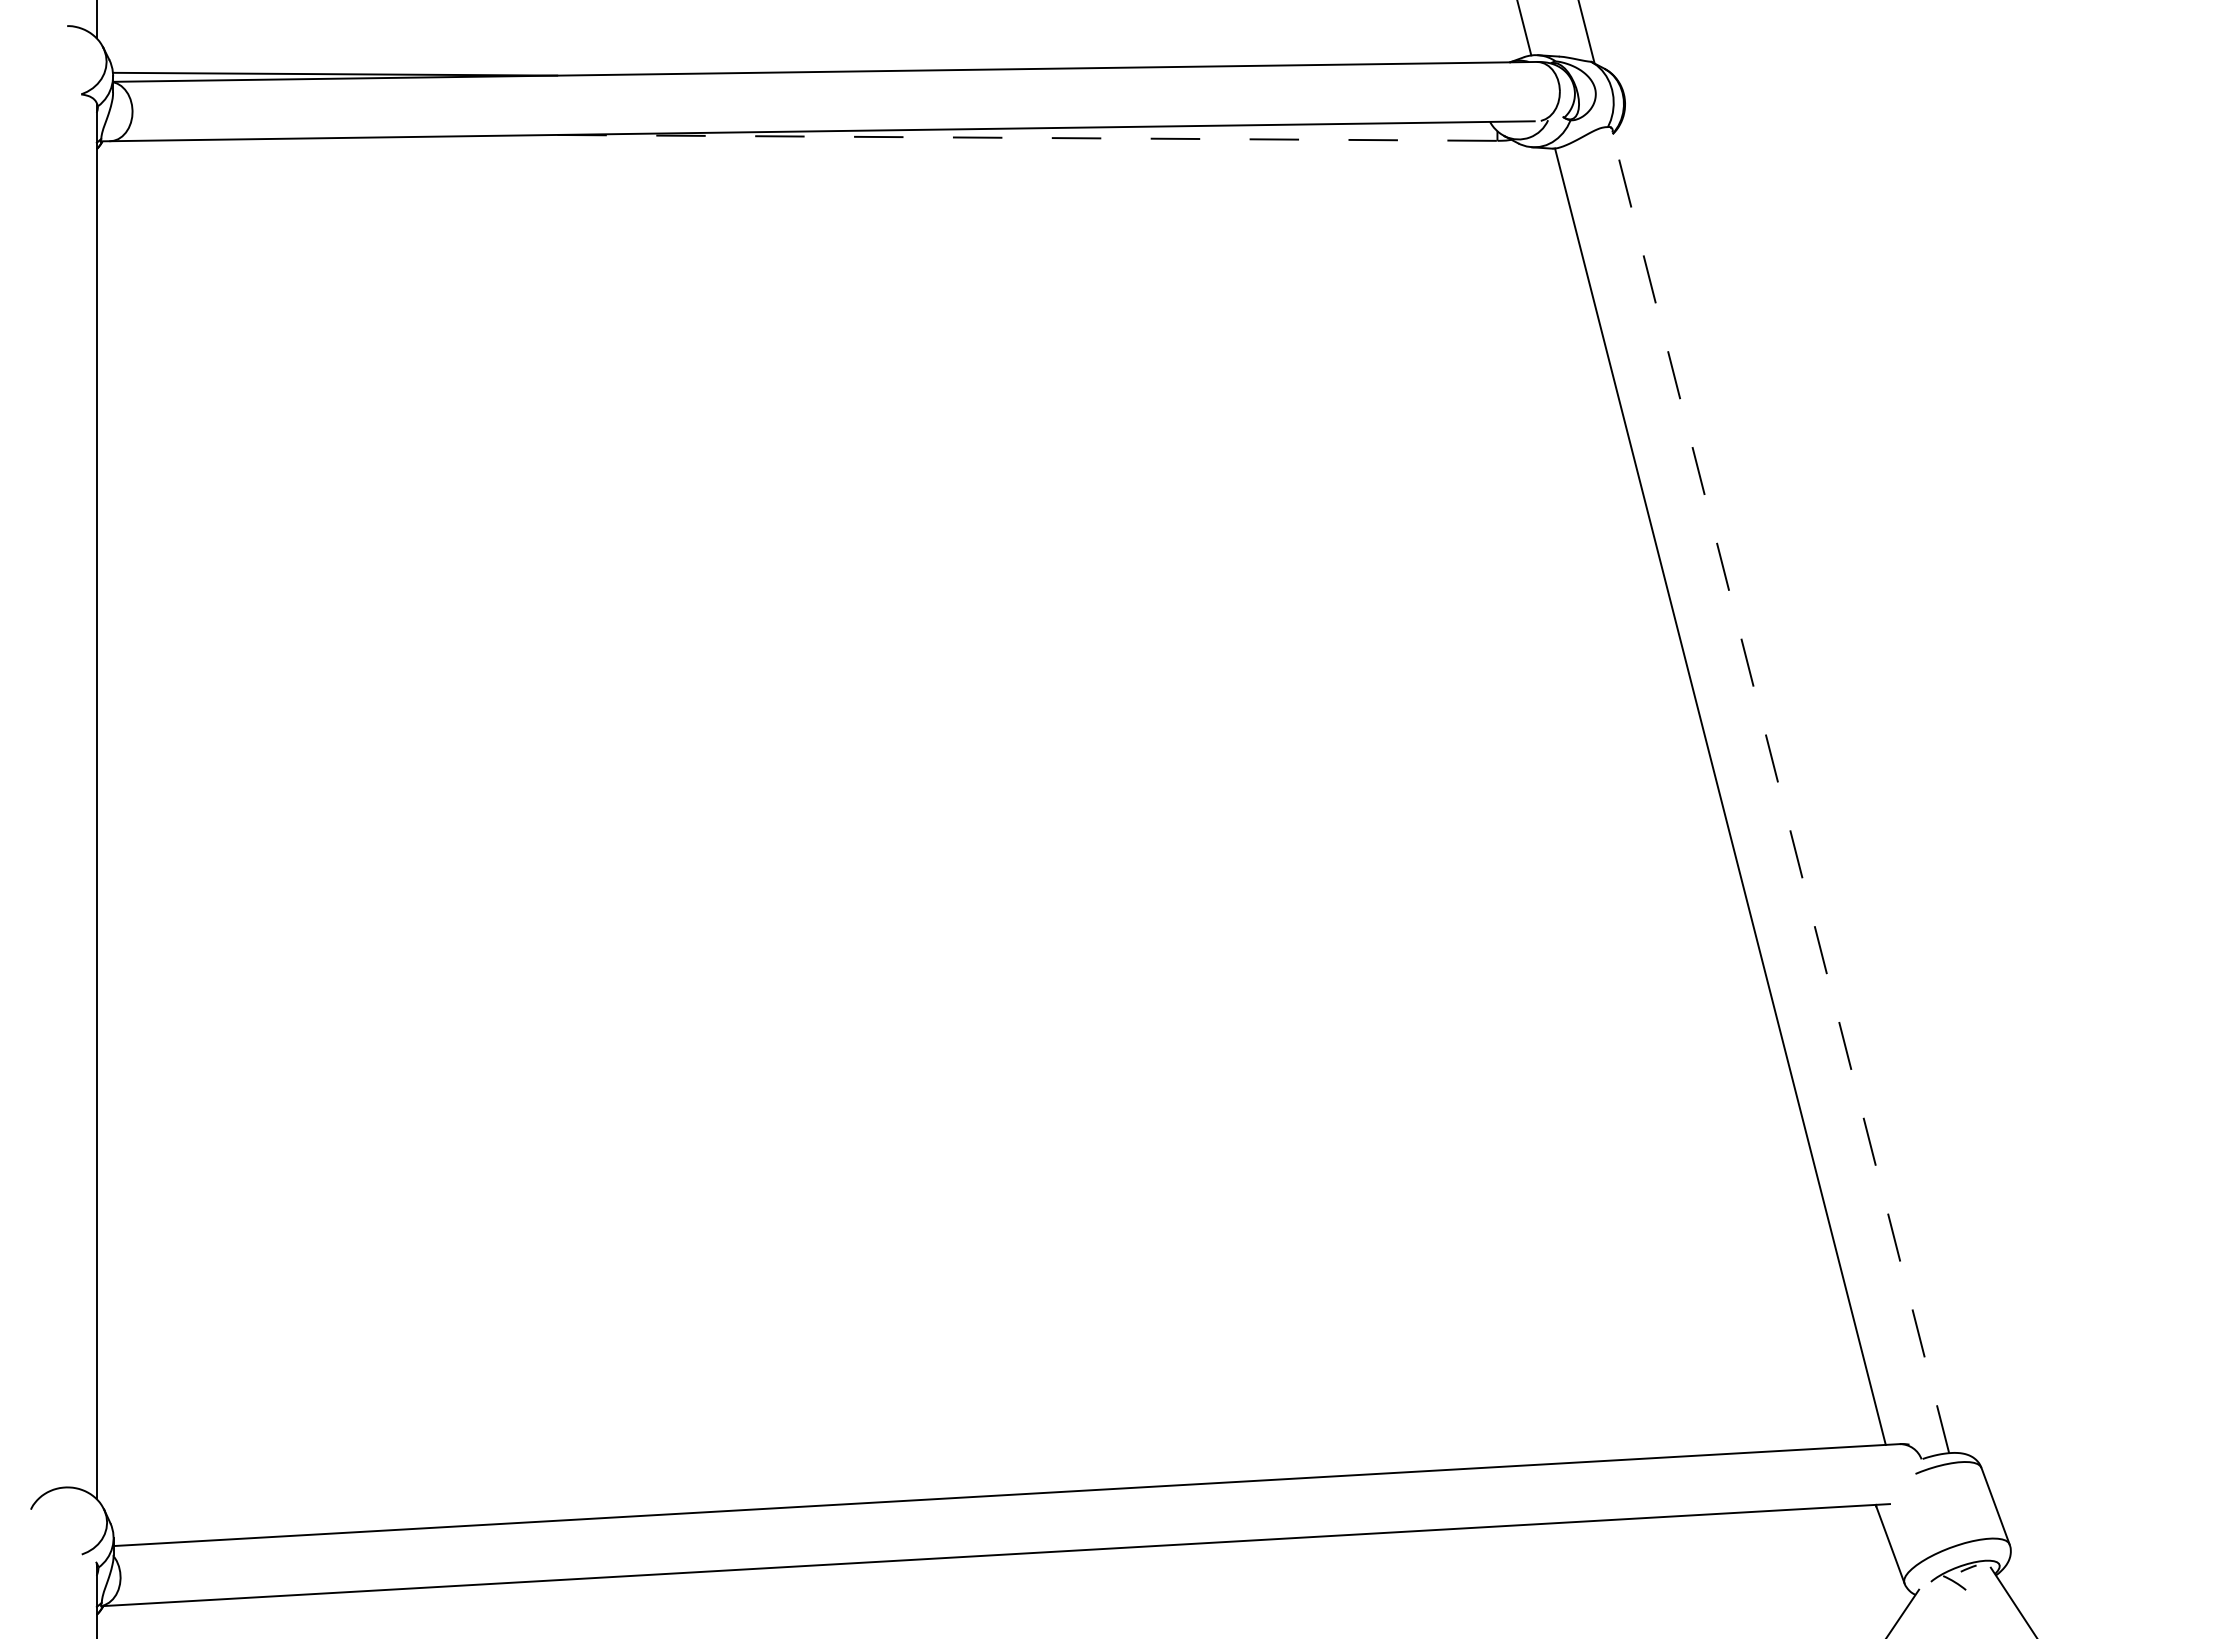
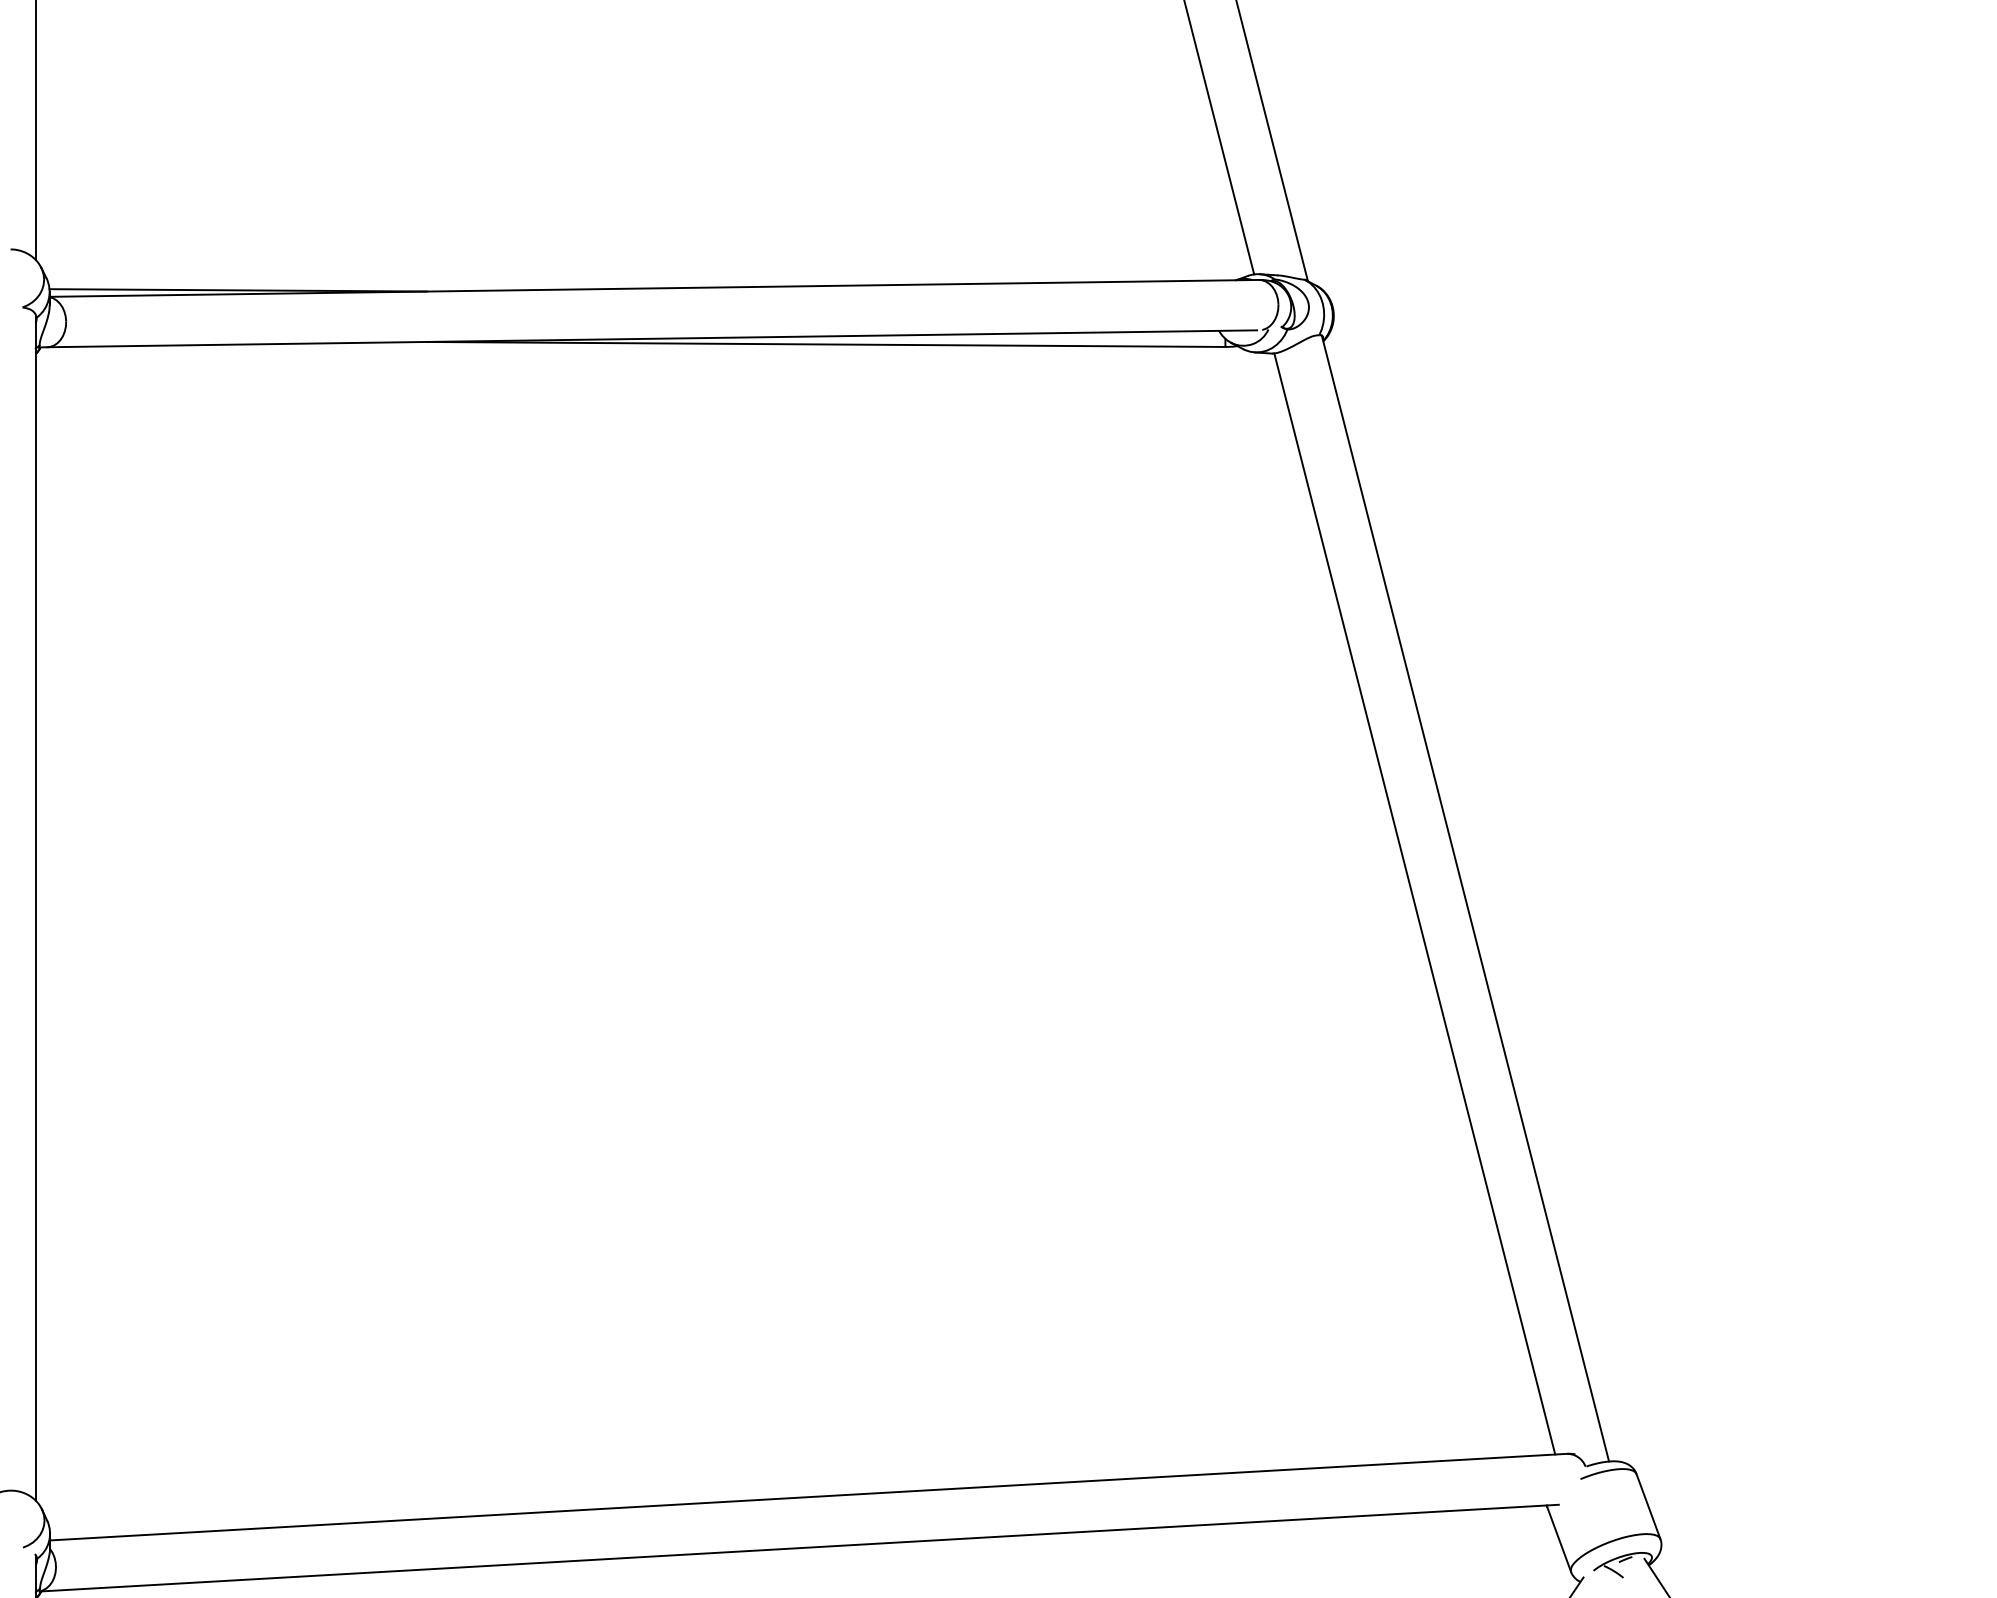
line: (1027, 137) -> (826, 344), dashed -> solid
line: (1780, 790) -> (1465, 898), dashed -> solid

